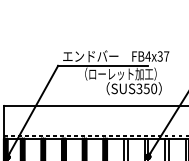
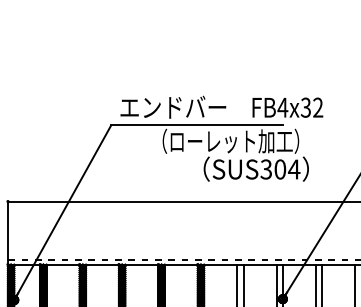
text: (166, 56) -> (317, 107), FB4x37 -> FB4x32
text: (150, 88) -> (287, 168), SUS350 -> SUS304

